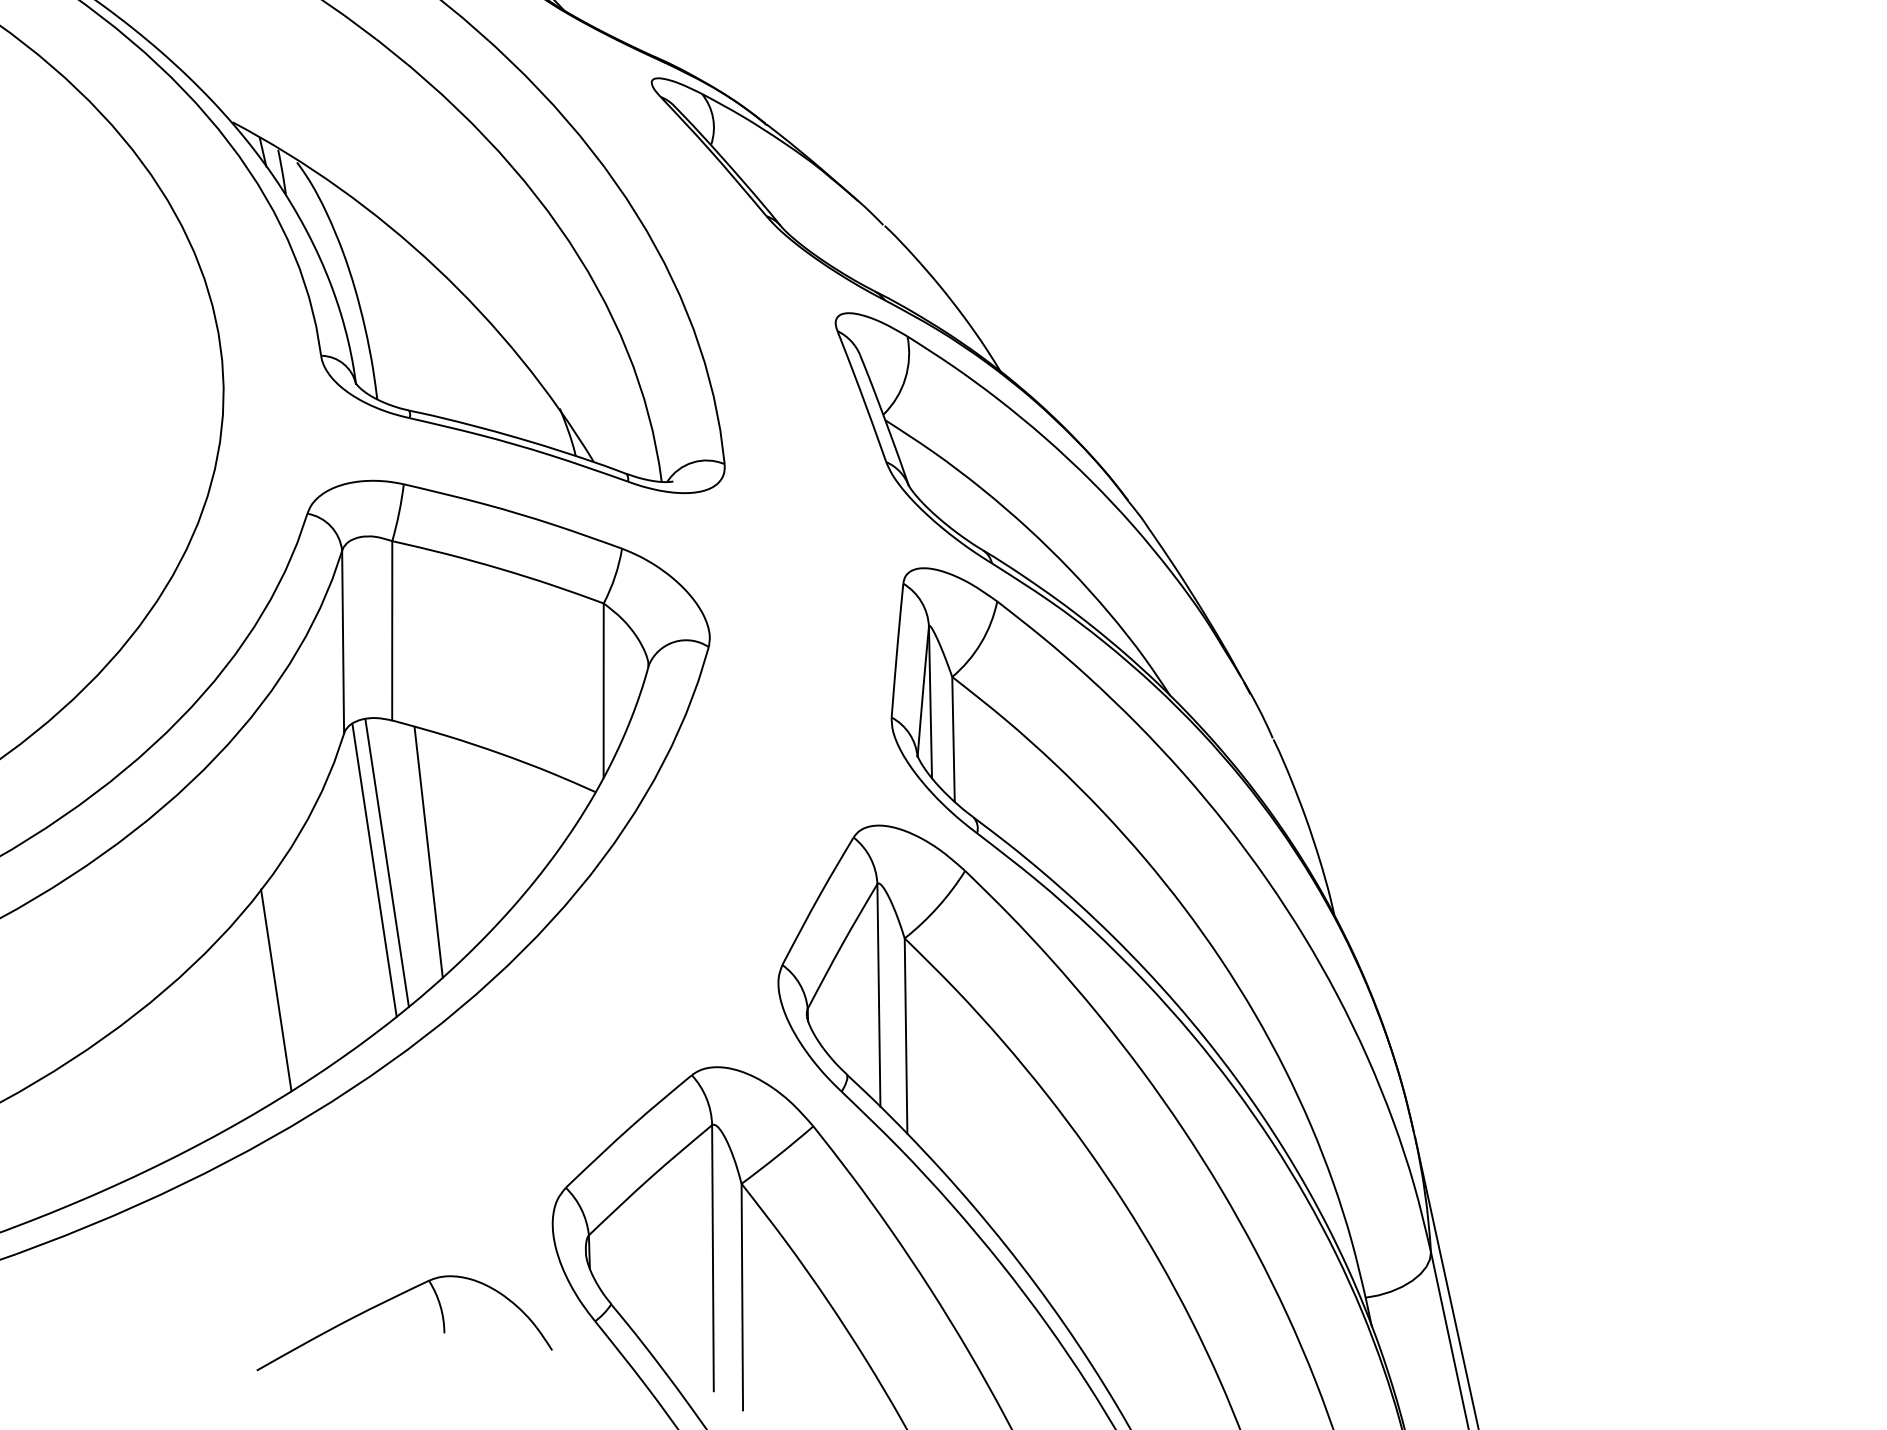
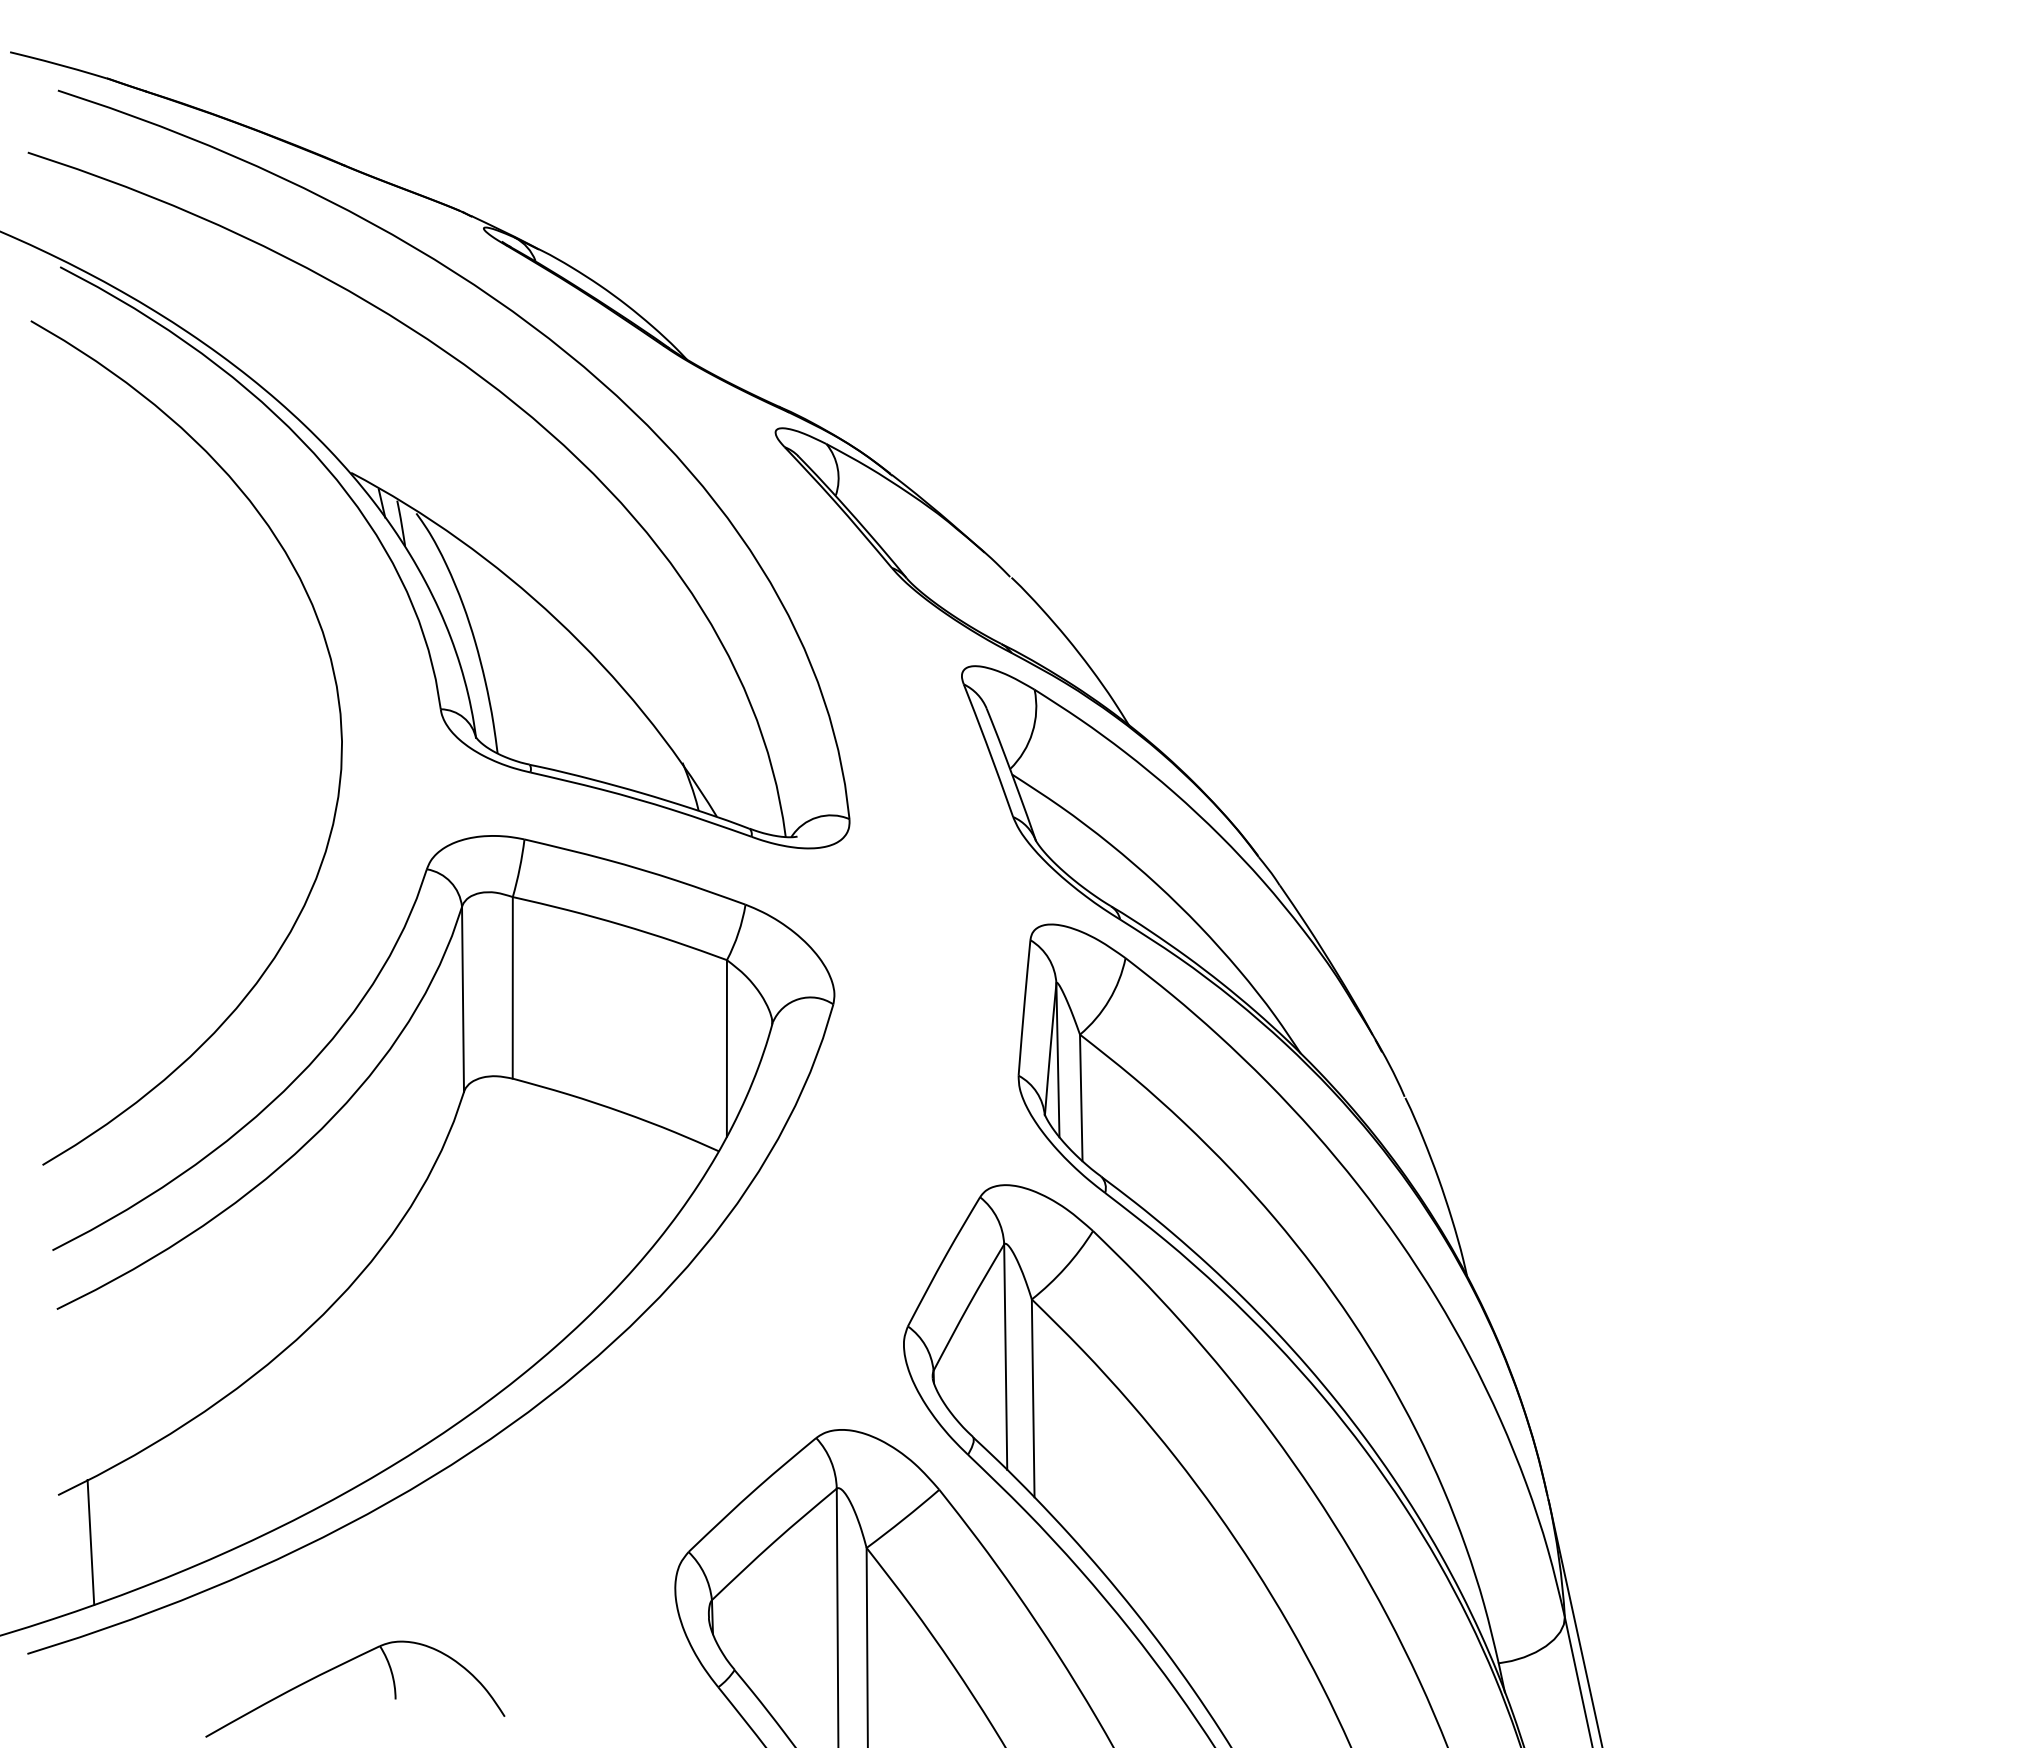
line: (428, 852) -> (549, 1212), removed
line: (387, 862) -> (507, 1222), removed
line: (374, 870) -> (494, 1230), removed
line: (275, 989) -> (394, 1351), removed
part: (393, 1298) -> (344, 1664), moved

